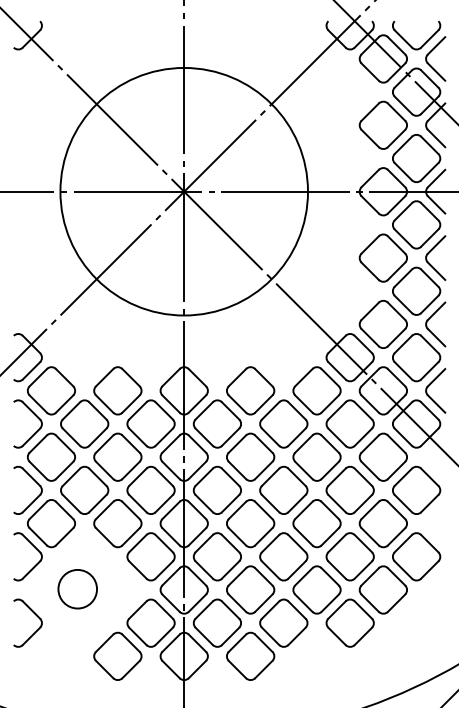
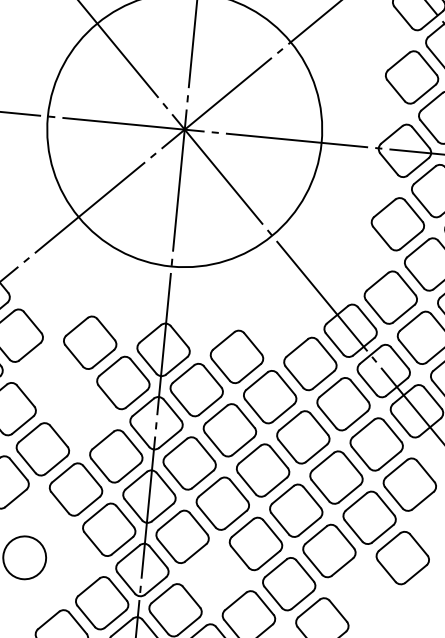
part: (101, 440) -> (66, 395), removed
part: (250, 589) -> (215, 576), removed
part: (382, 589) -> (361, 590), removed

